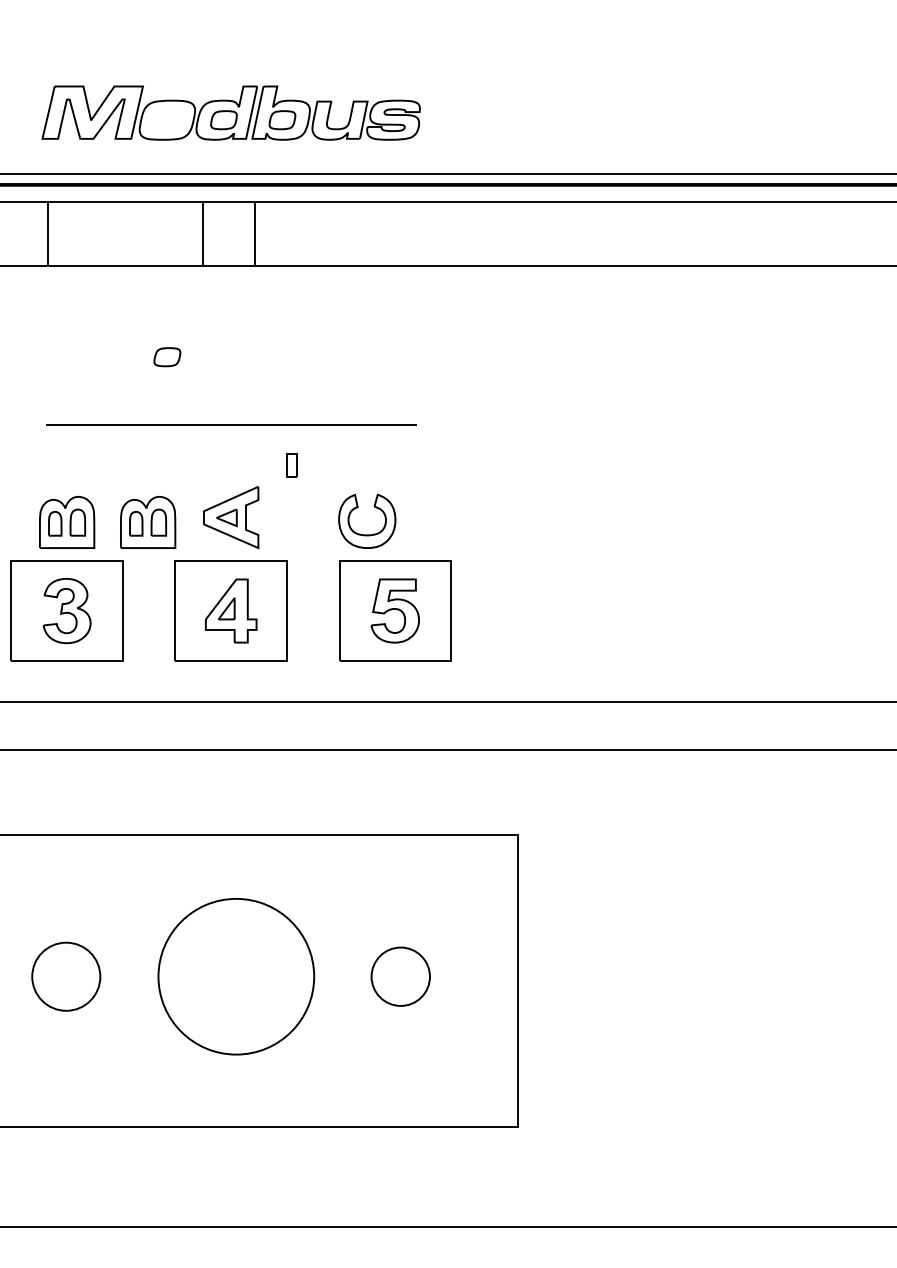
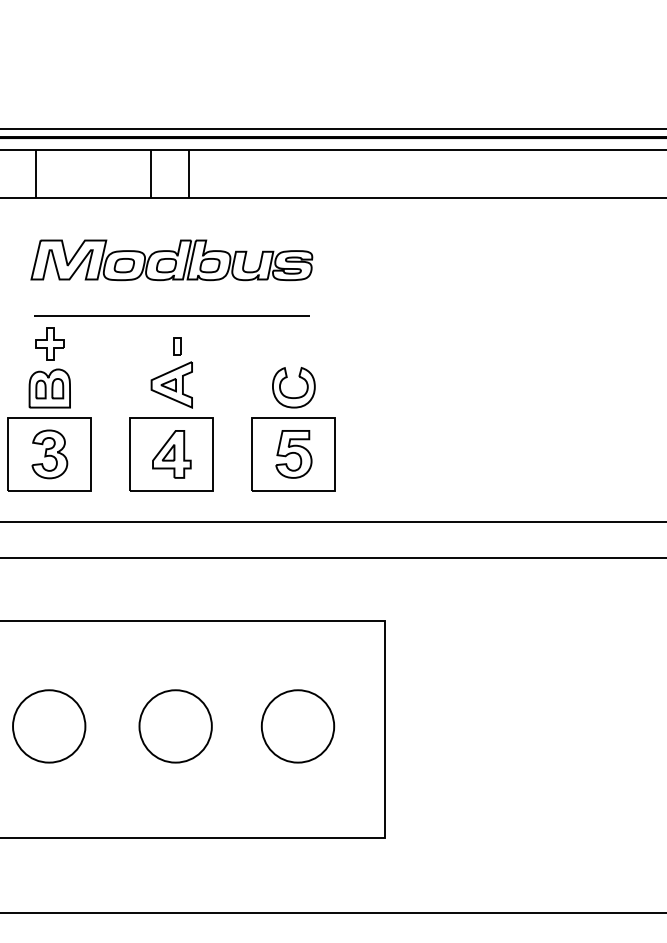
part: (230, 112) -> (171, 259), moved
part: (67, 462) -> (50, 343), added
part: (291, 465) -> (177, 346), moved
part: (148, 522) -> (110, 388), removed
part: (367, 534) -> (294, 397), moved
circle: (65, 976) -> (48, 726), size x1.43
circle: (236, 976) -> (175, 726), size x0.62
circle: (400, 976) -> (297, 726), size x1.67

